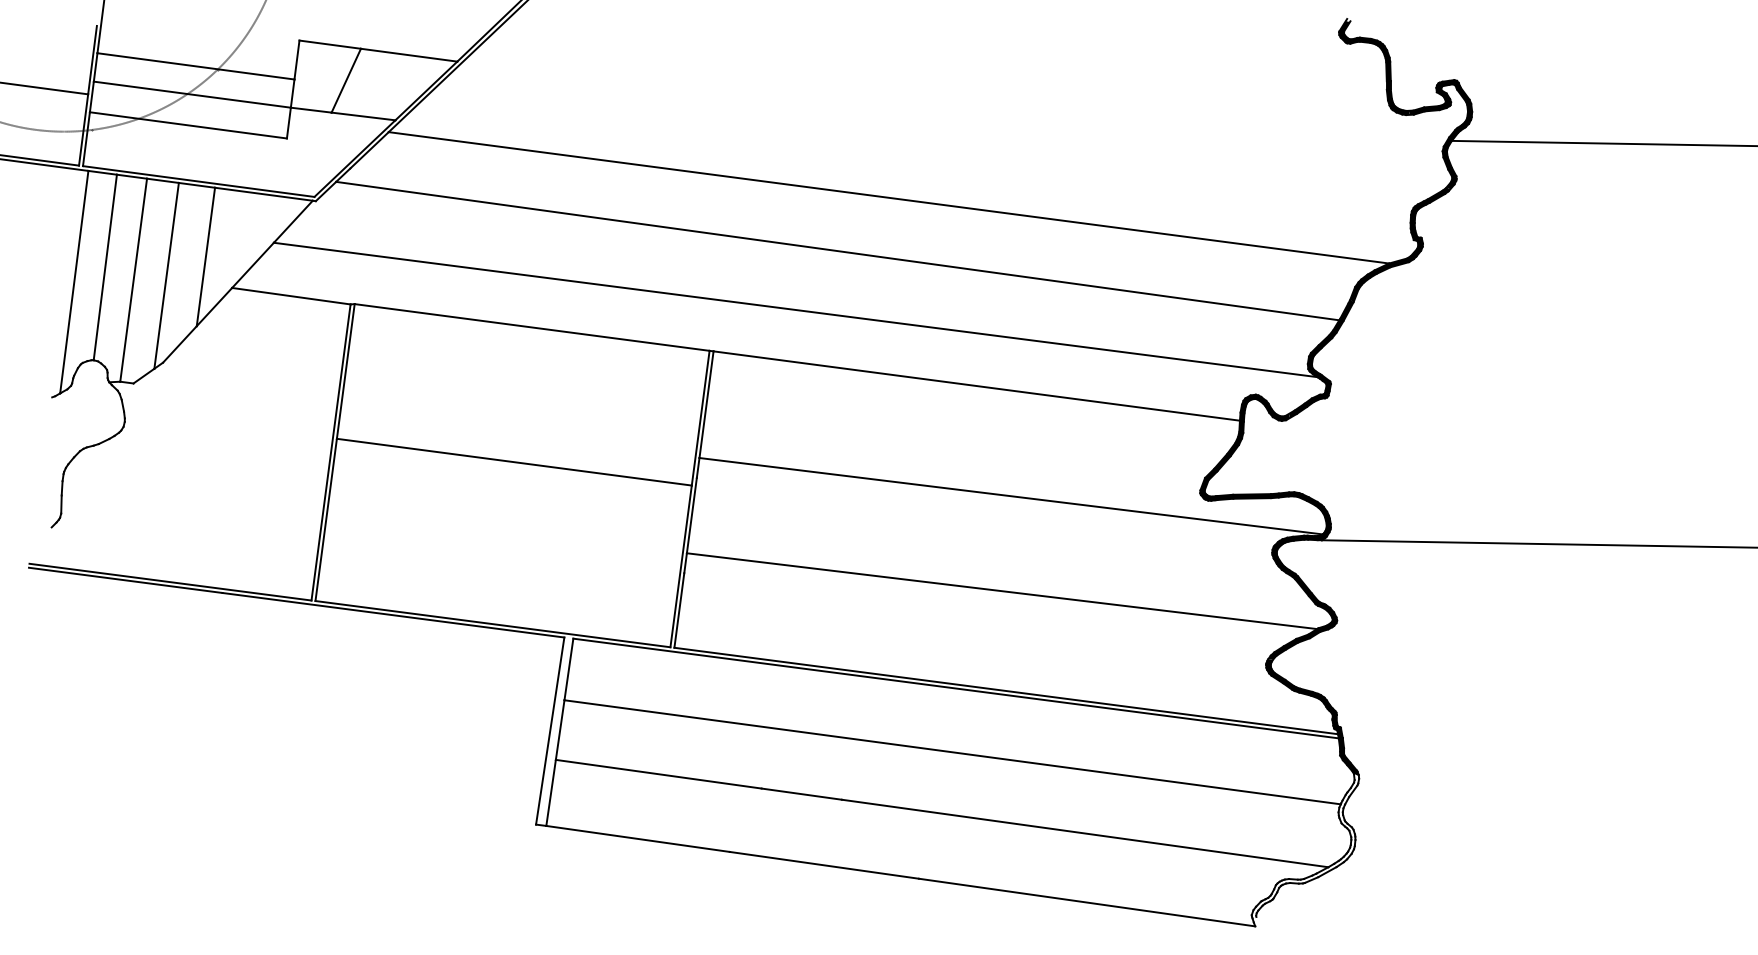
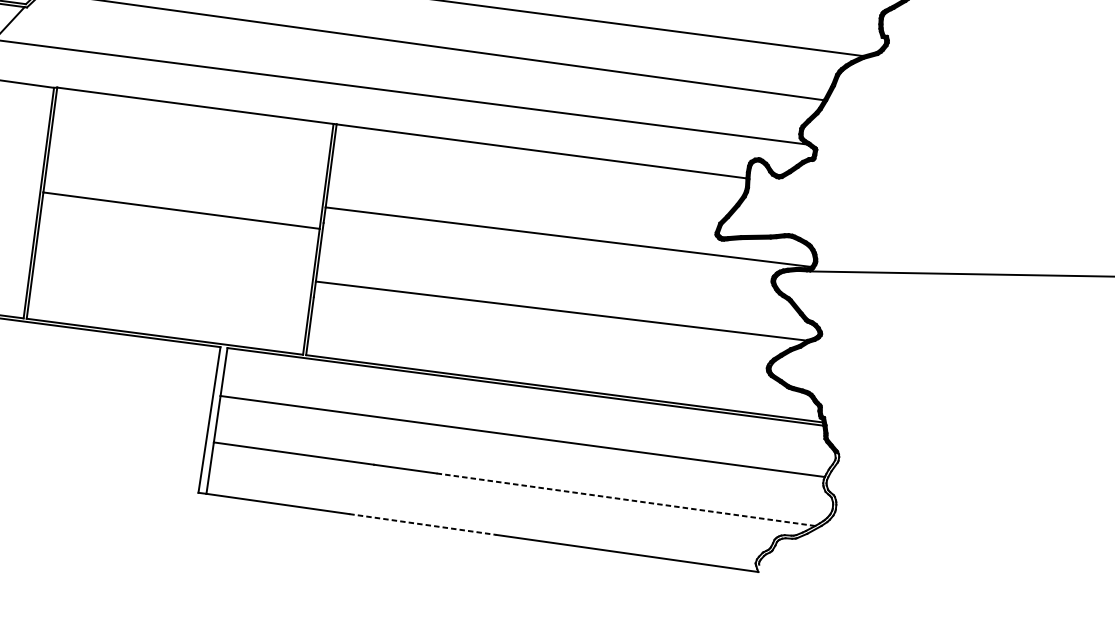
line: (1085, 833) -> (626, 499), solid -> dashed
line: (824, 865) -> (423, 524), solid -> dashed

